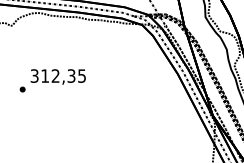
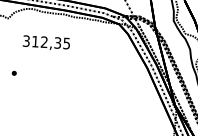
text: (57, 76) -> (45, 42), moved

